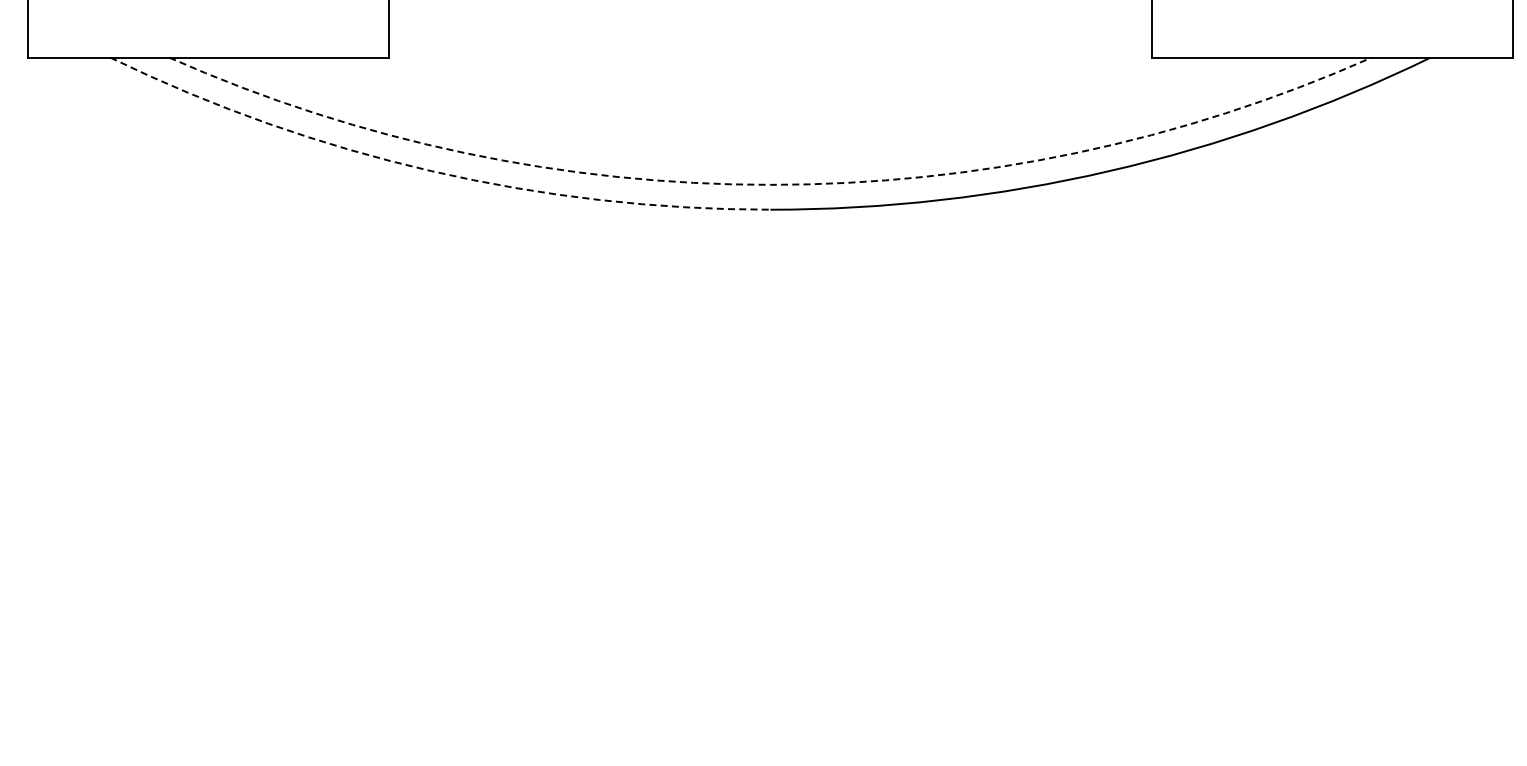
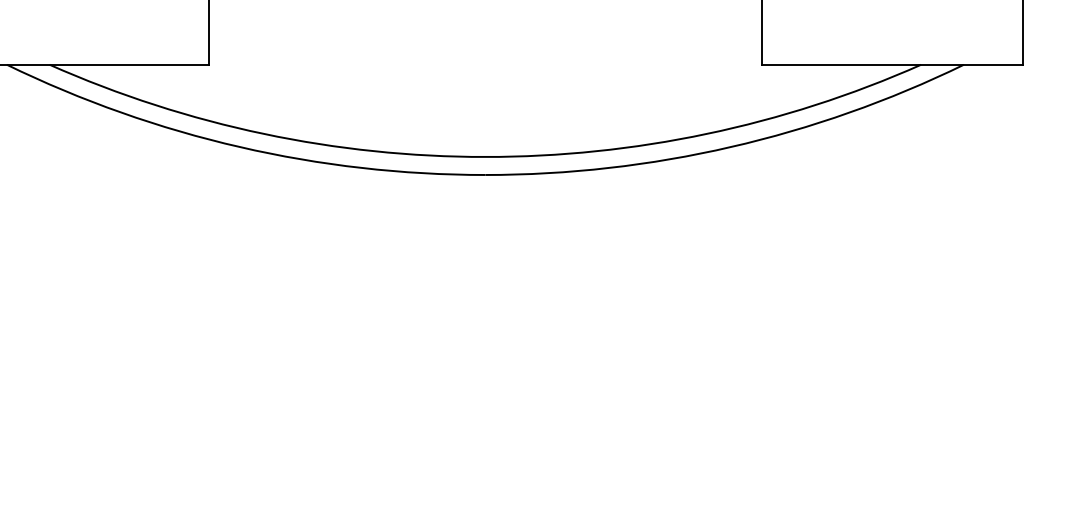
arc: (431, 171) -> (239, 147), dashed -> solid
arc: (770, 184) -> (485, 156), dashed -> solid

